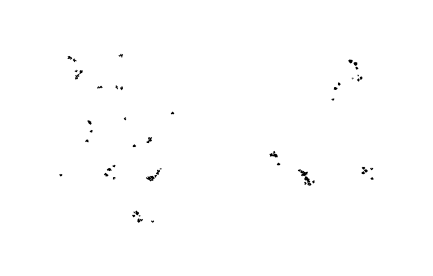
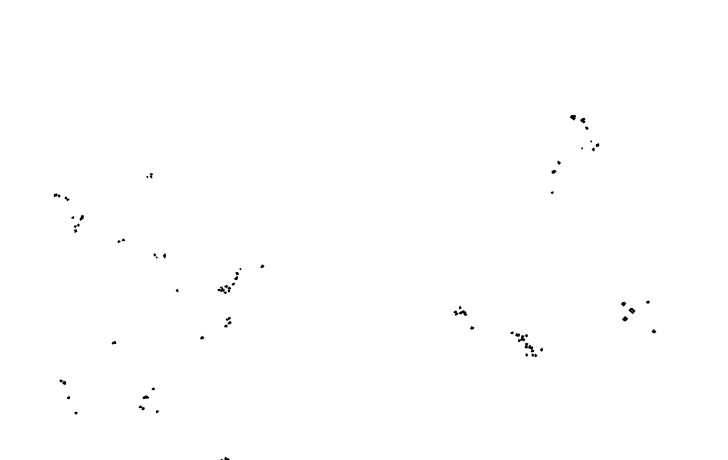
part: (118, 87) -> (158, 255), moved
part: (89, 126) -> (64, 389), moved
part: (109, 172) -> (147, 402), moved
part: (367, 173) -> (637, 318), size x1.6
part: (153, 174) -> (228, 281), moved

